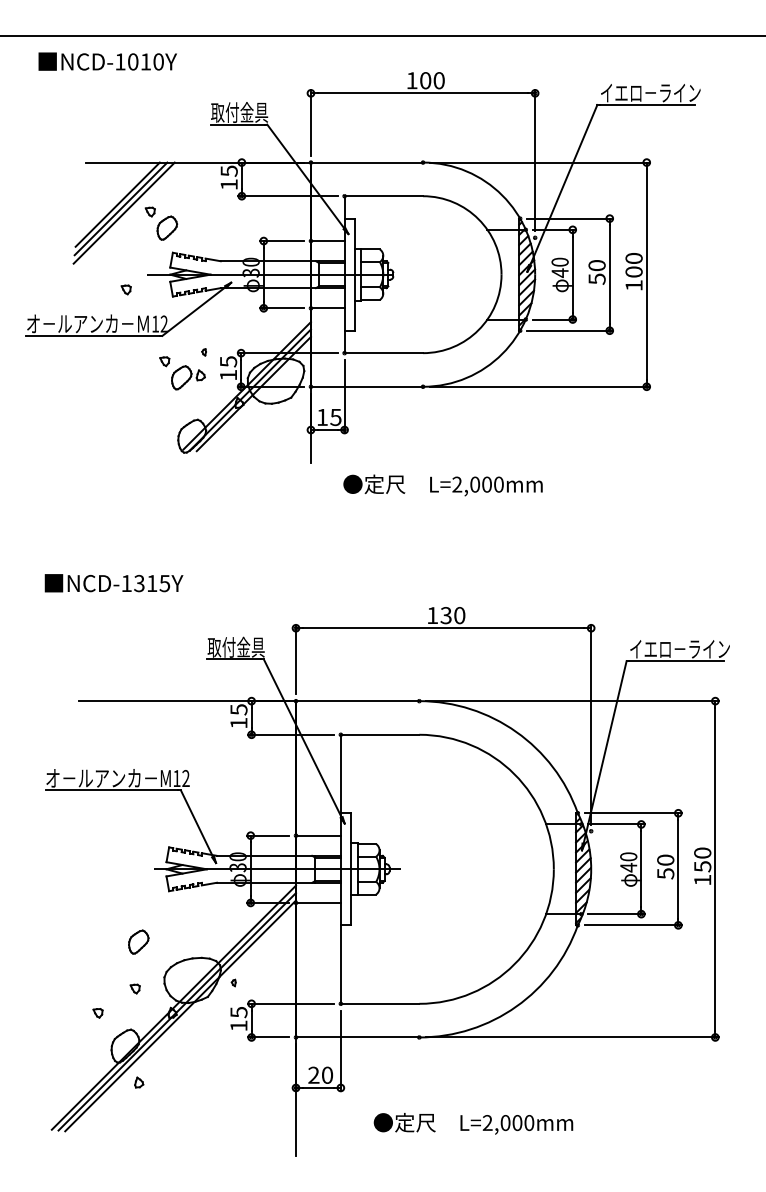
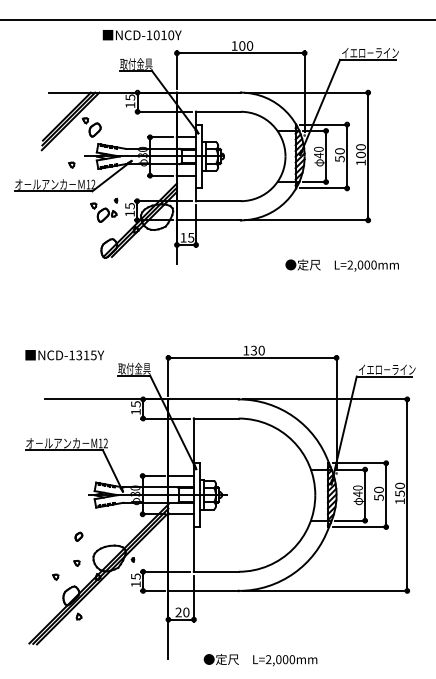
text: (106, 62) -> (141, 35), moved
text: (441, 485) -> (341, 265), moved
text: (113, 583) -> (64, 355), moved
part: (138, 941) -> (78, 536), size x0.6
text: (473, 1124) -> (260, 660), moved

